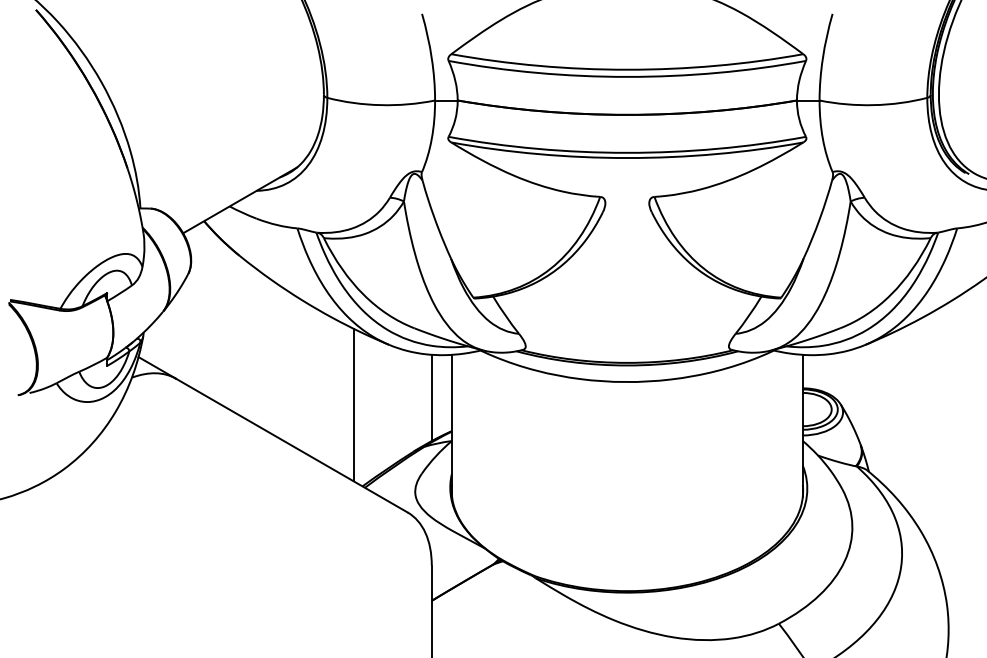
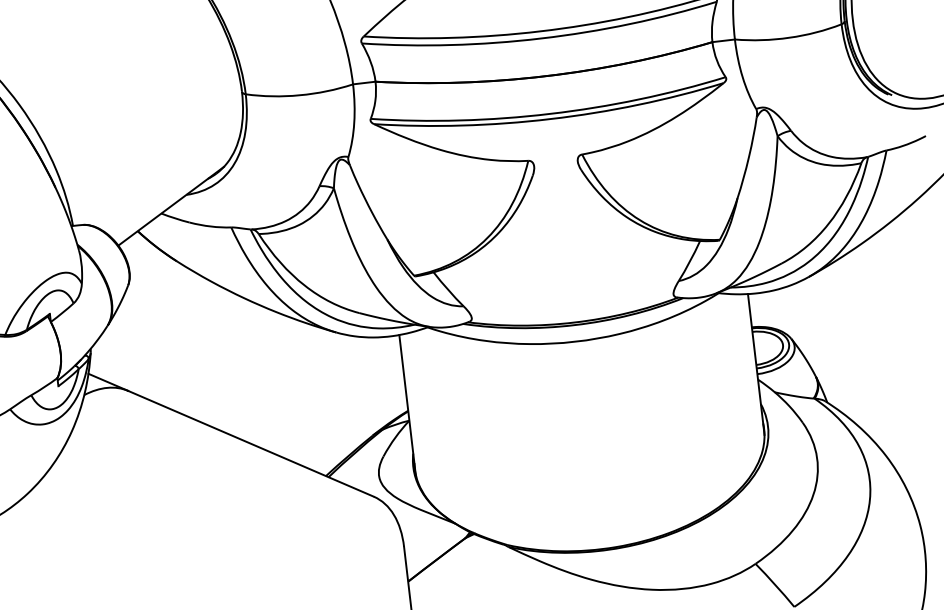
line: (431, 397) -> (384, 379), removed
line: (353, 404) -> (307, 395), removed

